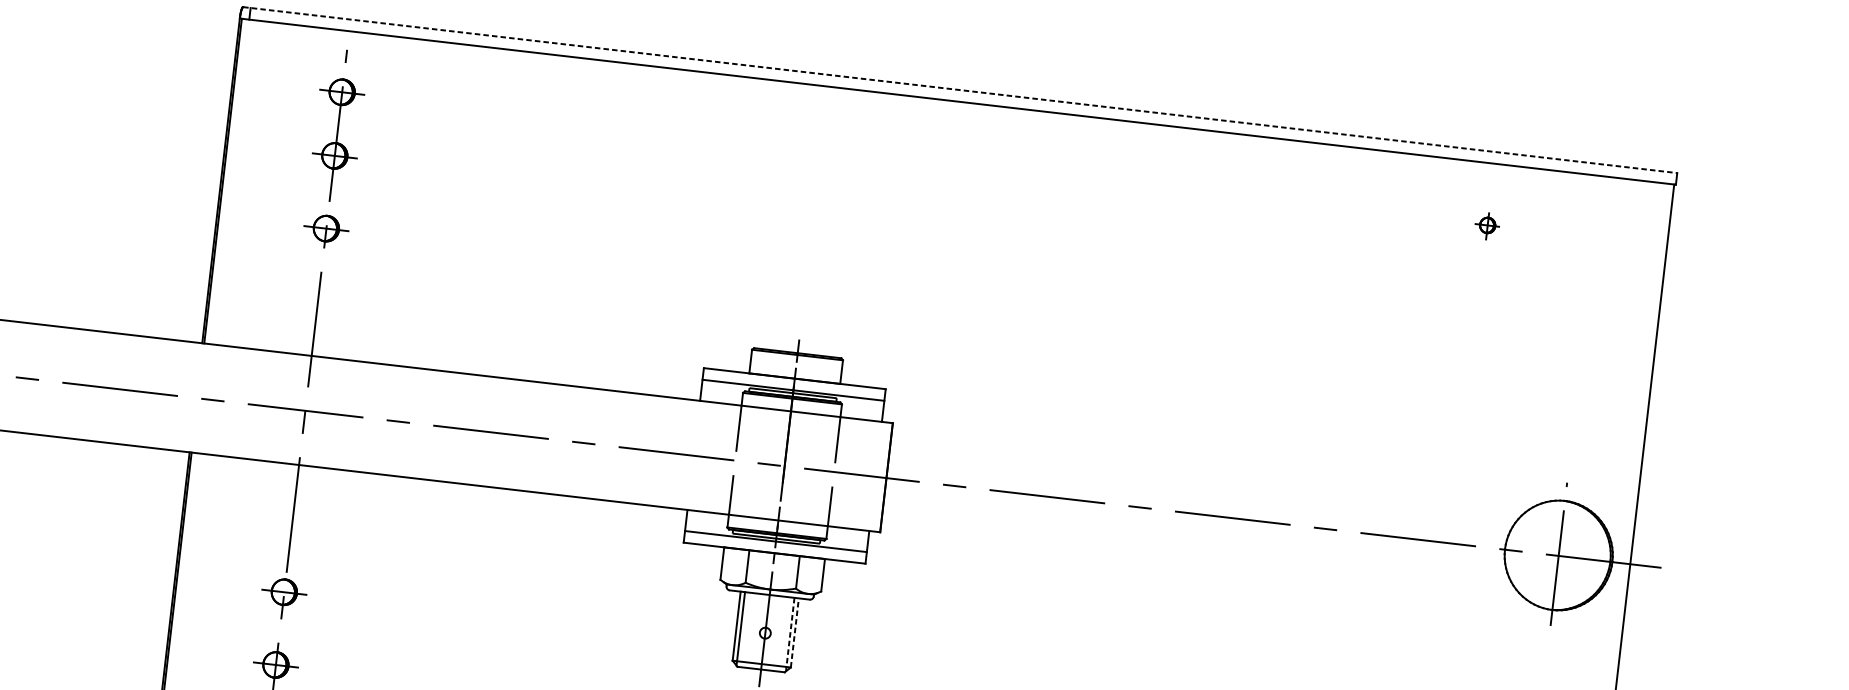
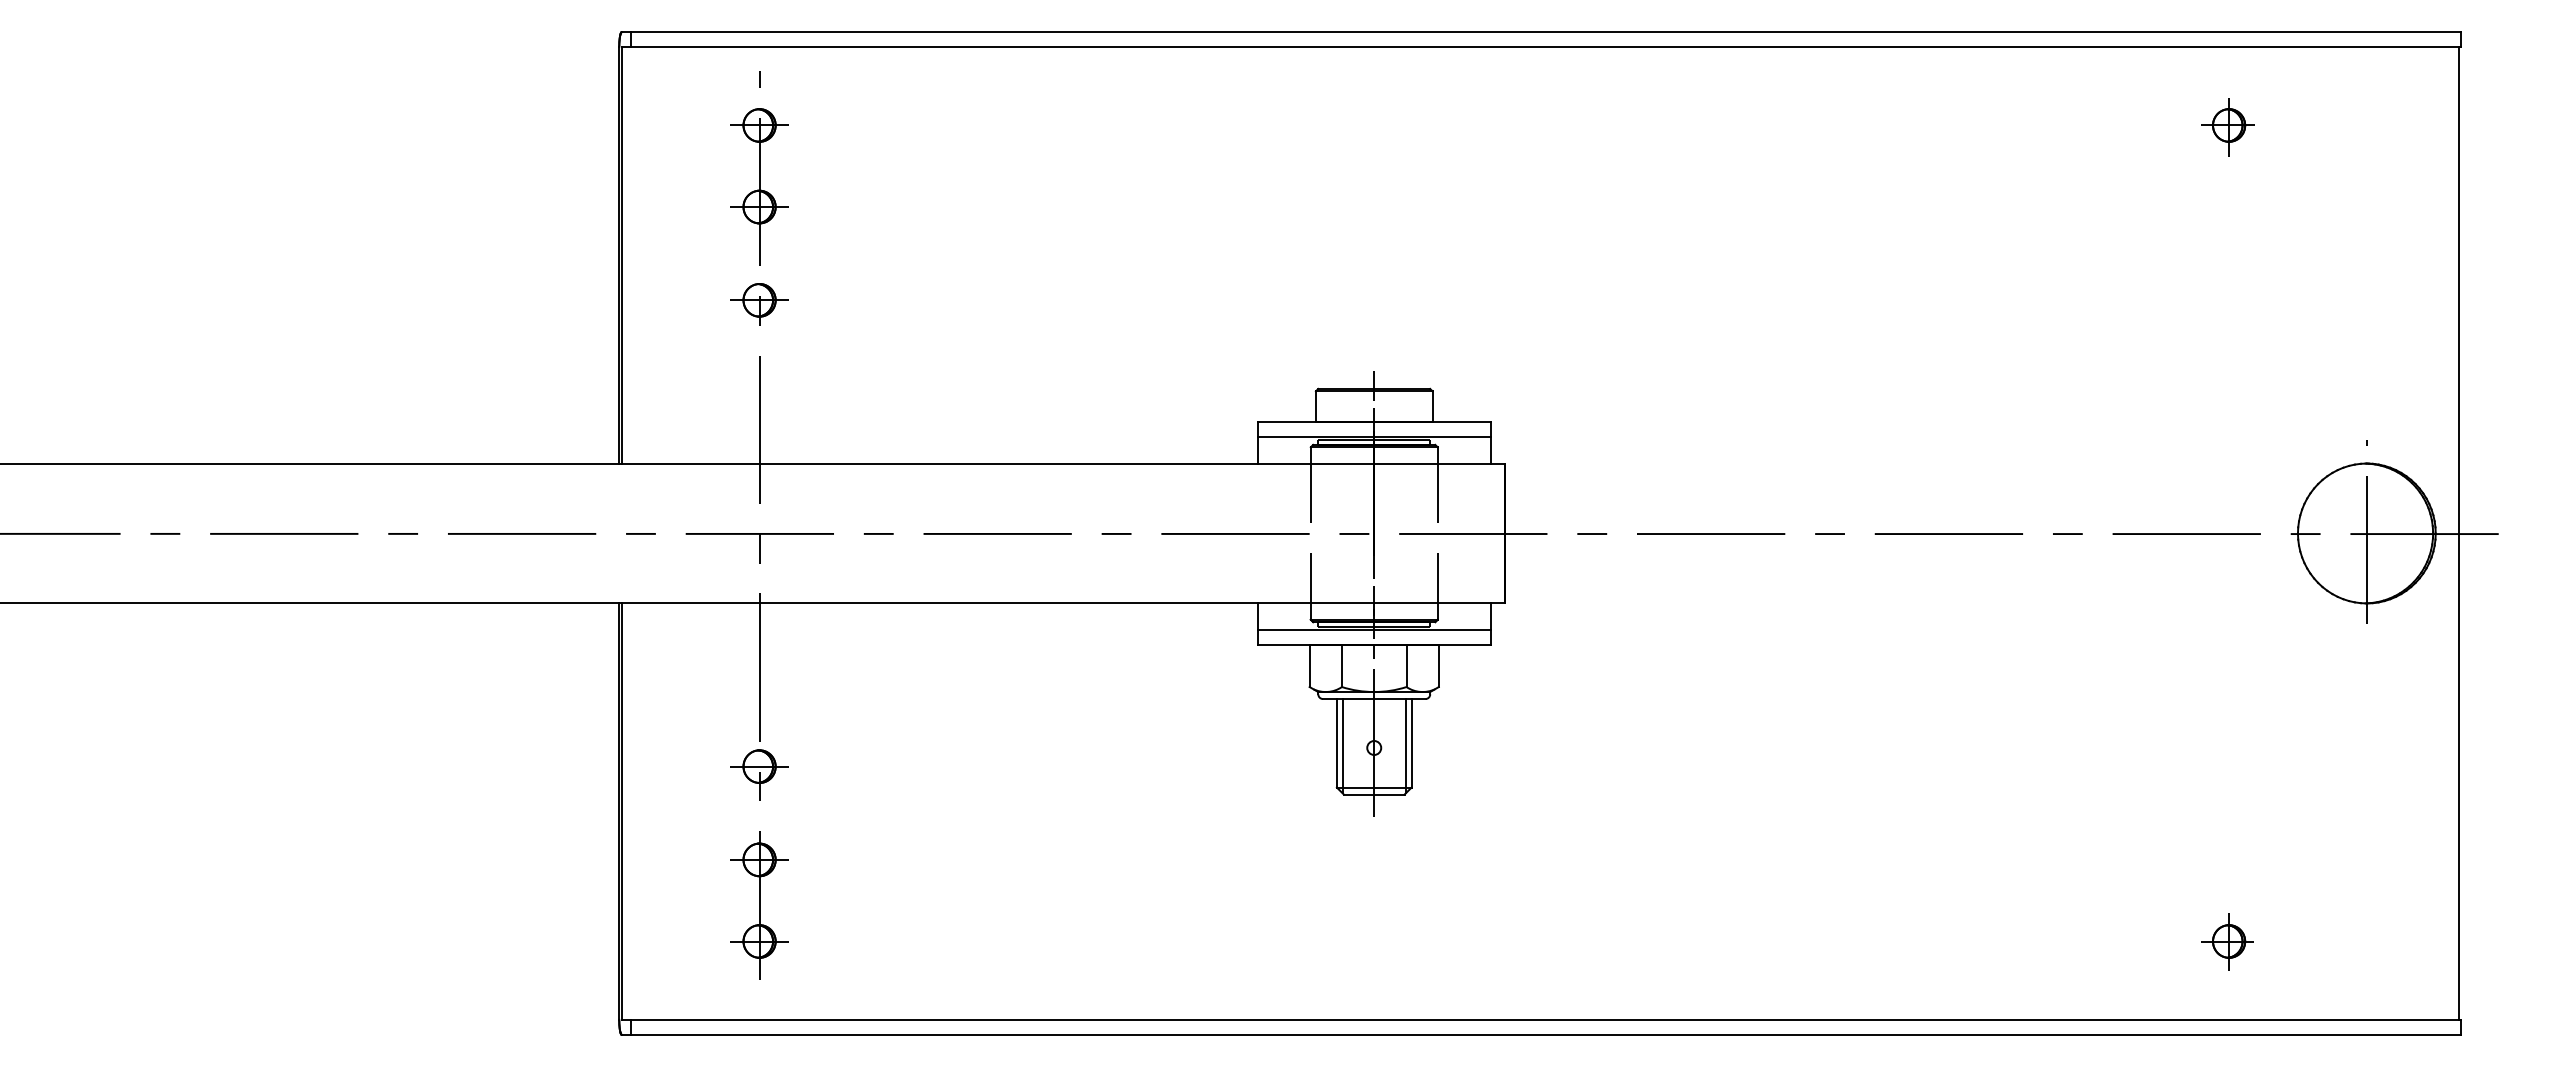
line: (960, 90) -> (1541, 32), dashed -> solid
part: (1486, 226) -> (2227, 127), size x1.67
line: (794, 632) -> (1411, 742), dashed -> solid
line: (789, 634) -> (1405, 746), dashed -> solid

